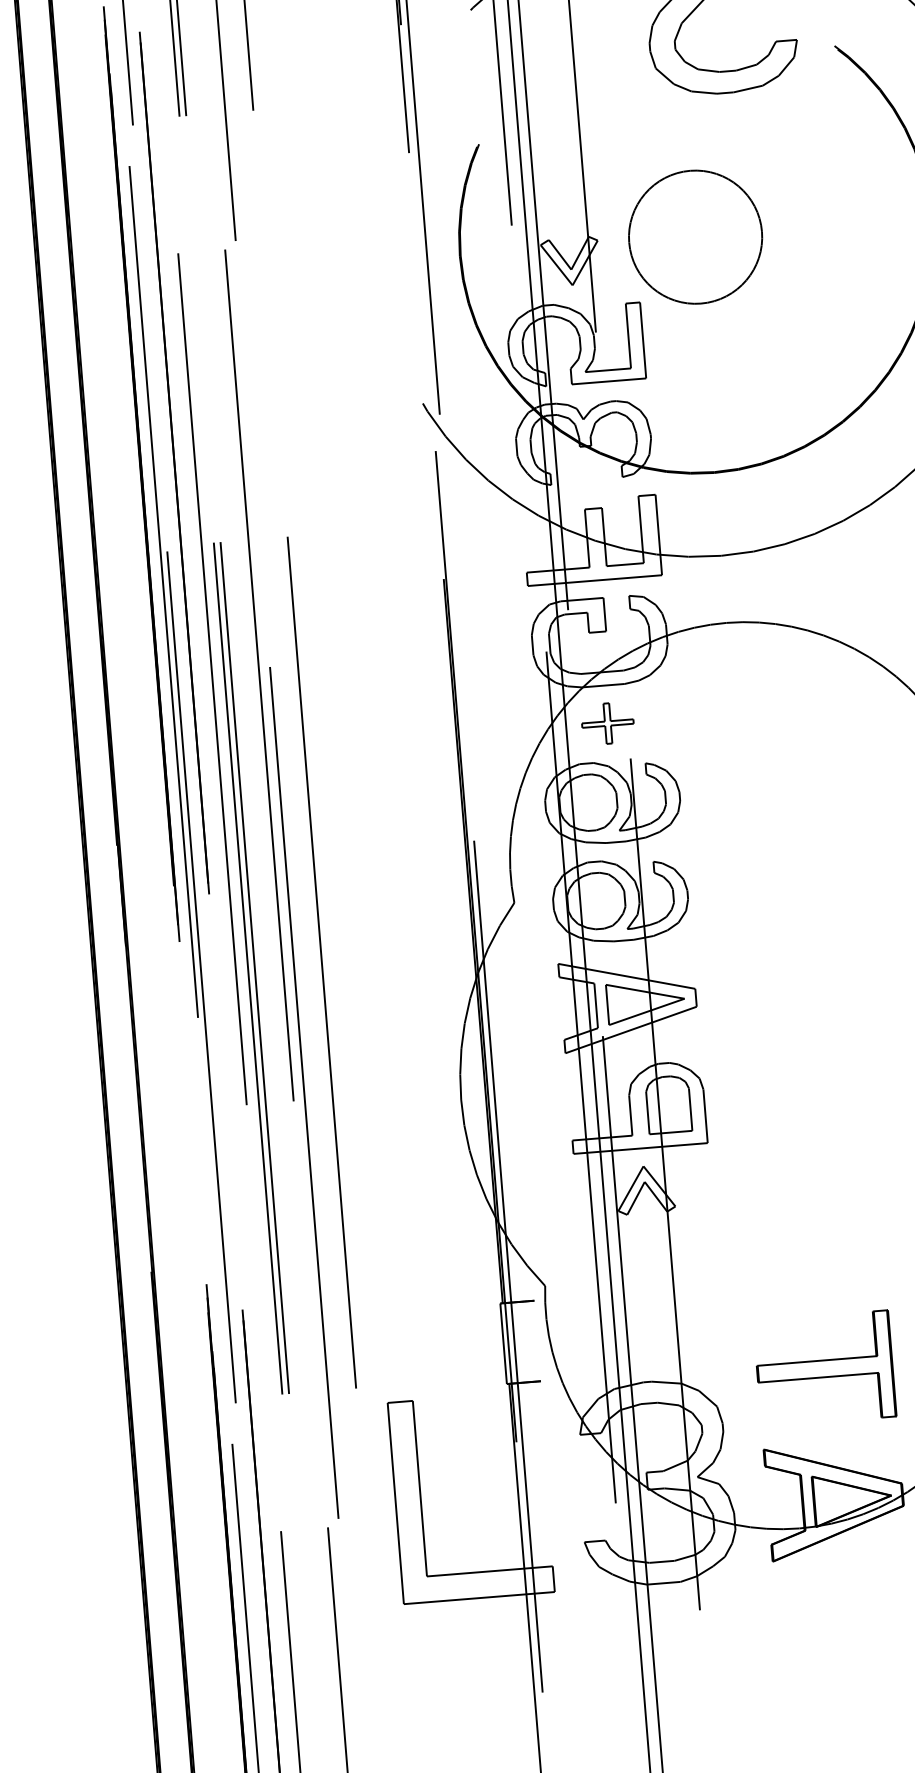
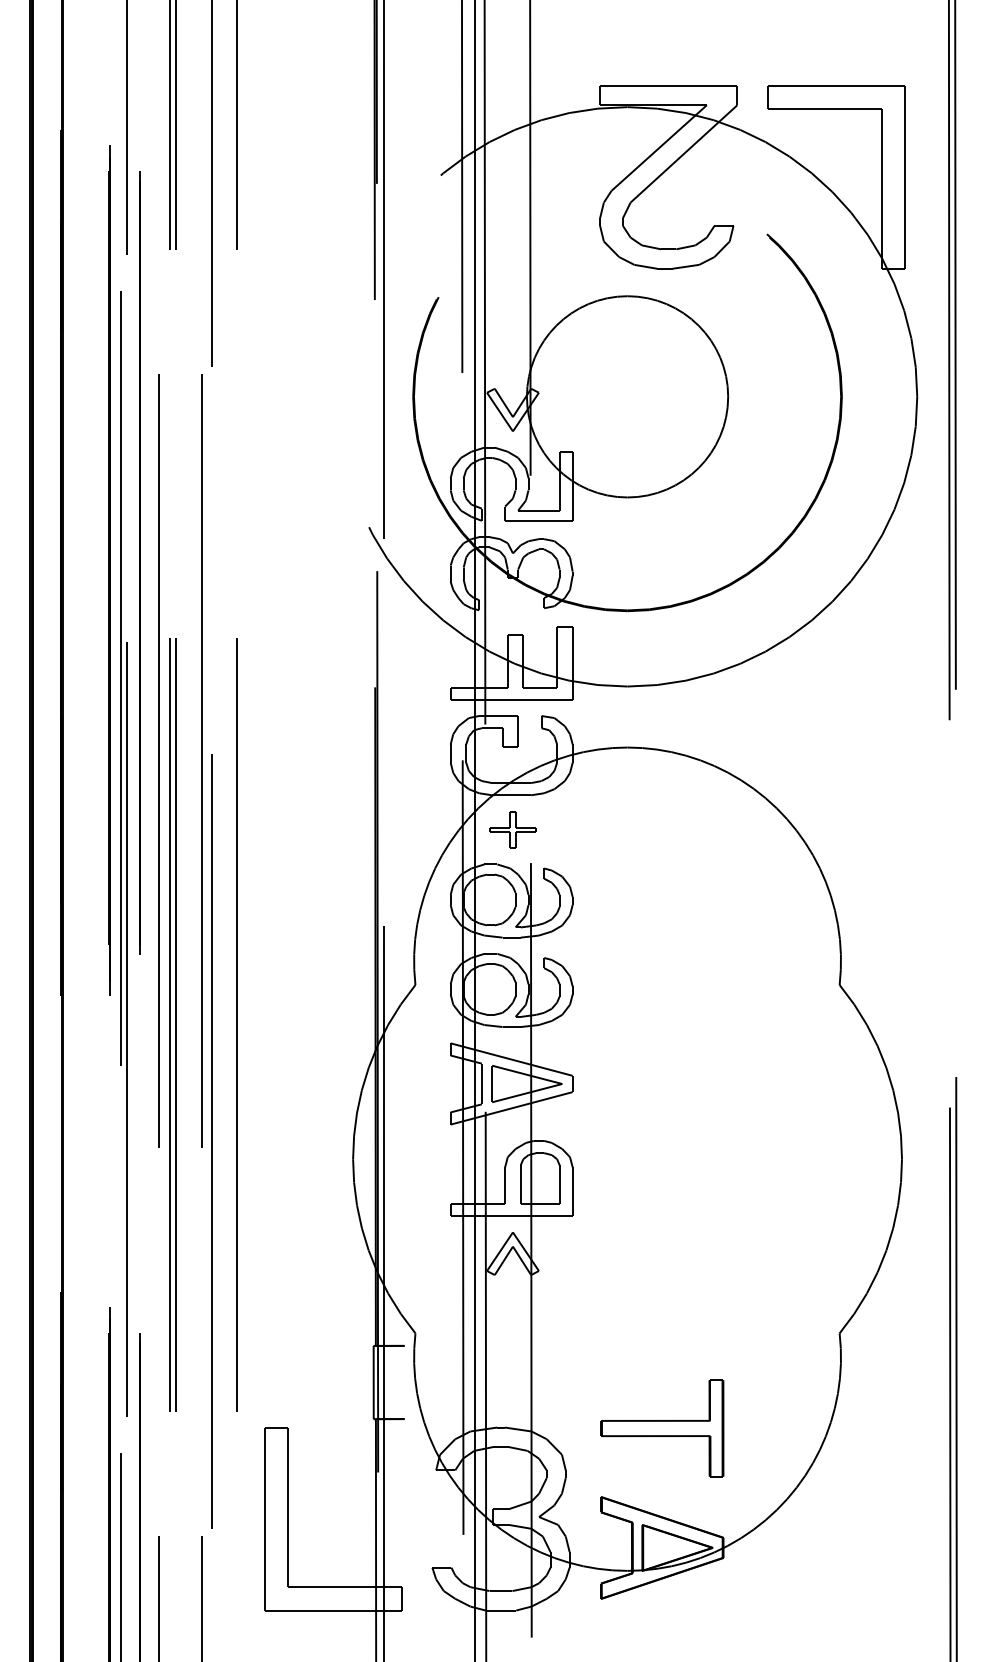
circle: (695, 236) -> (627, 396), size x1.67

